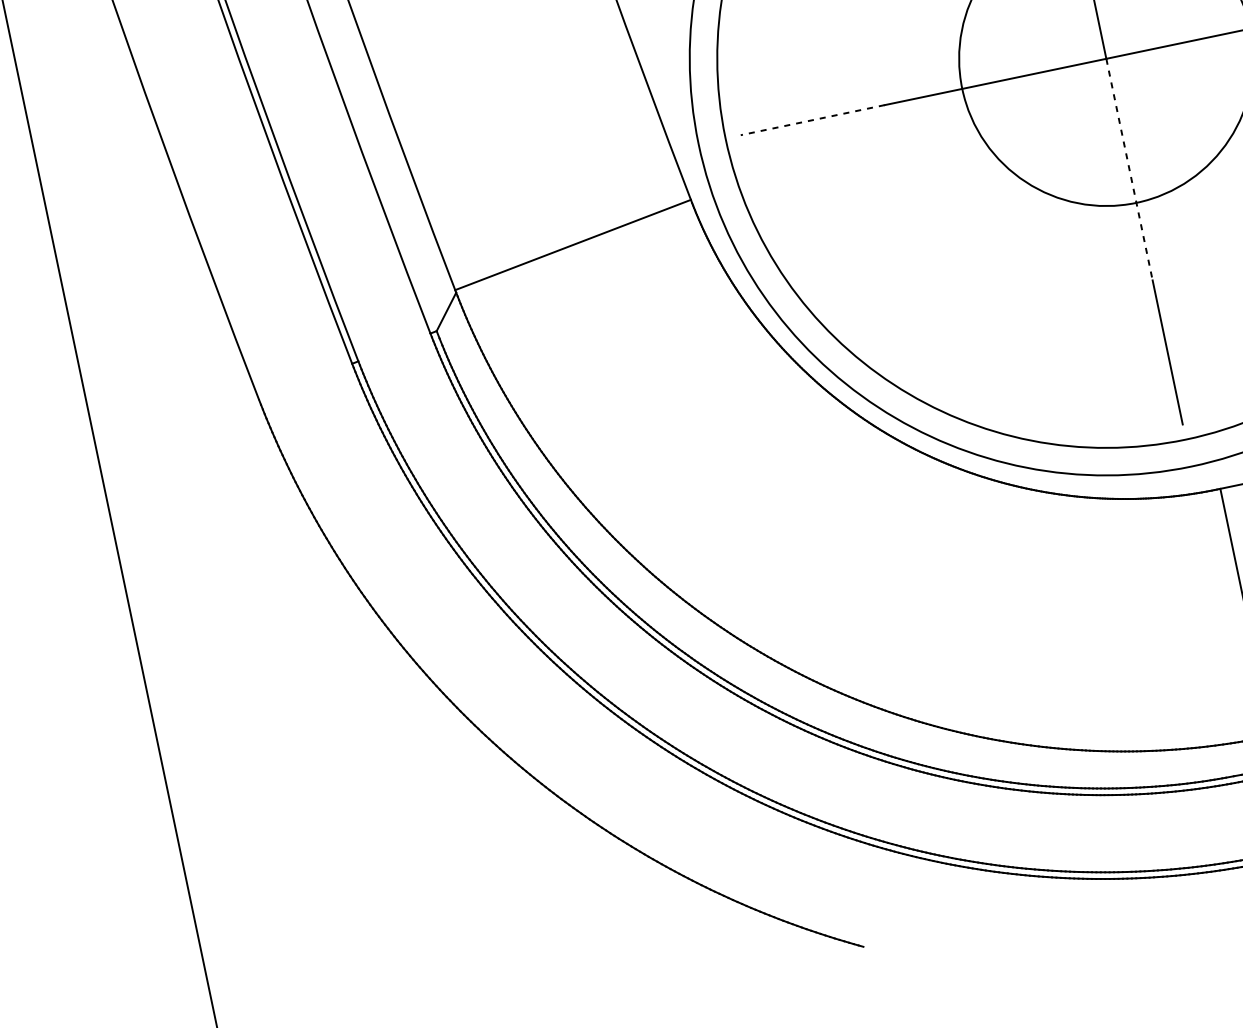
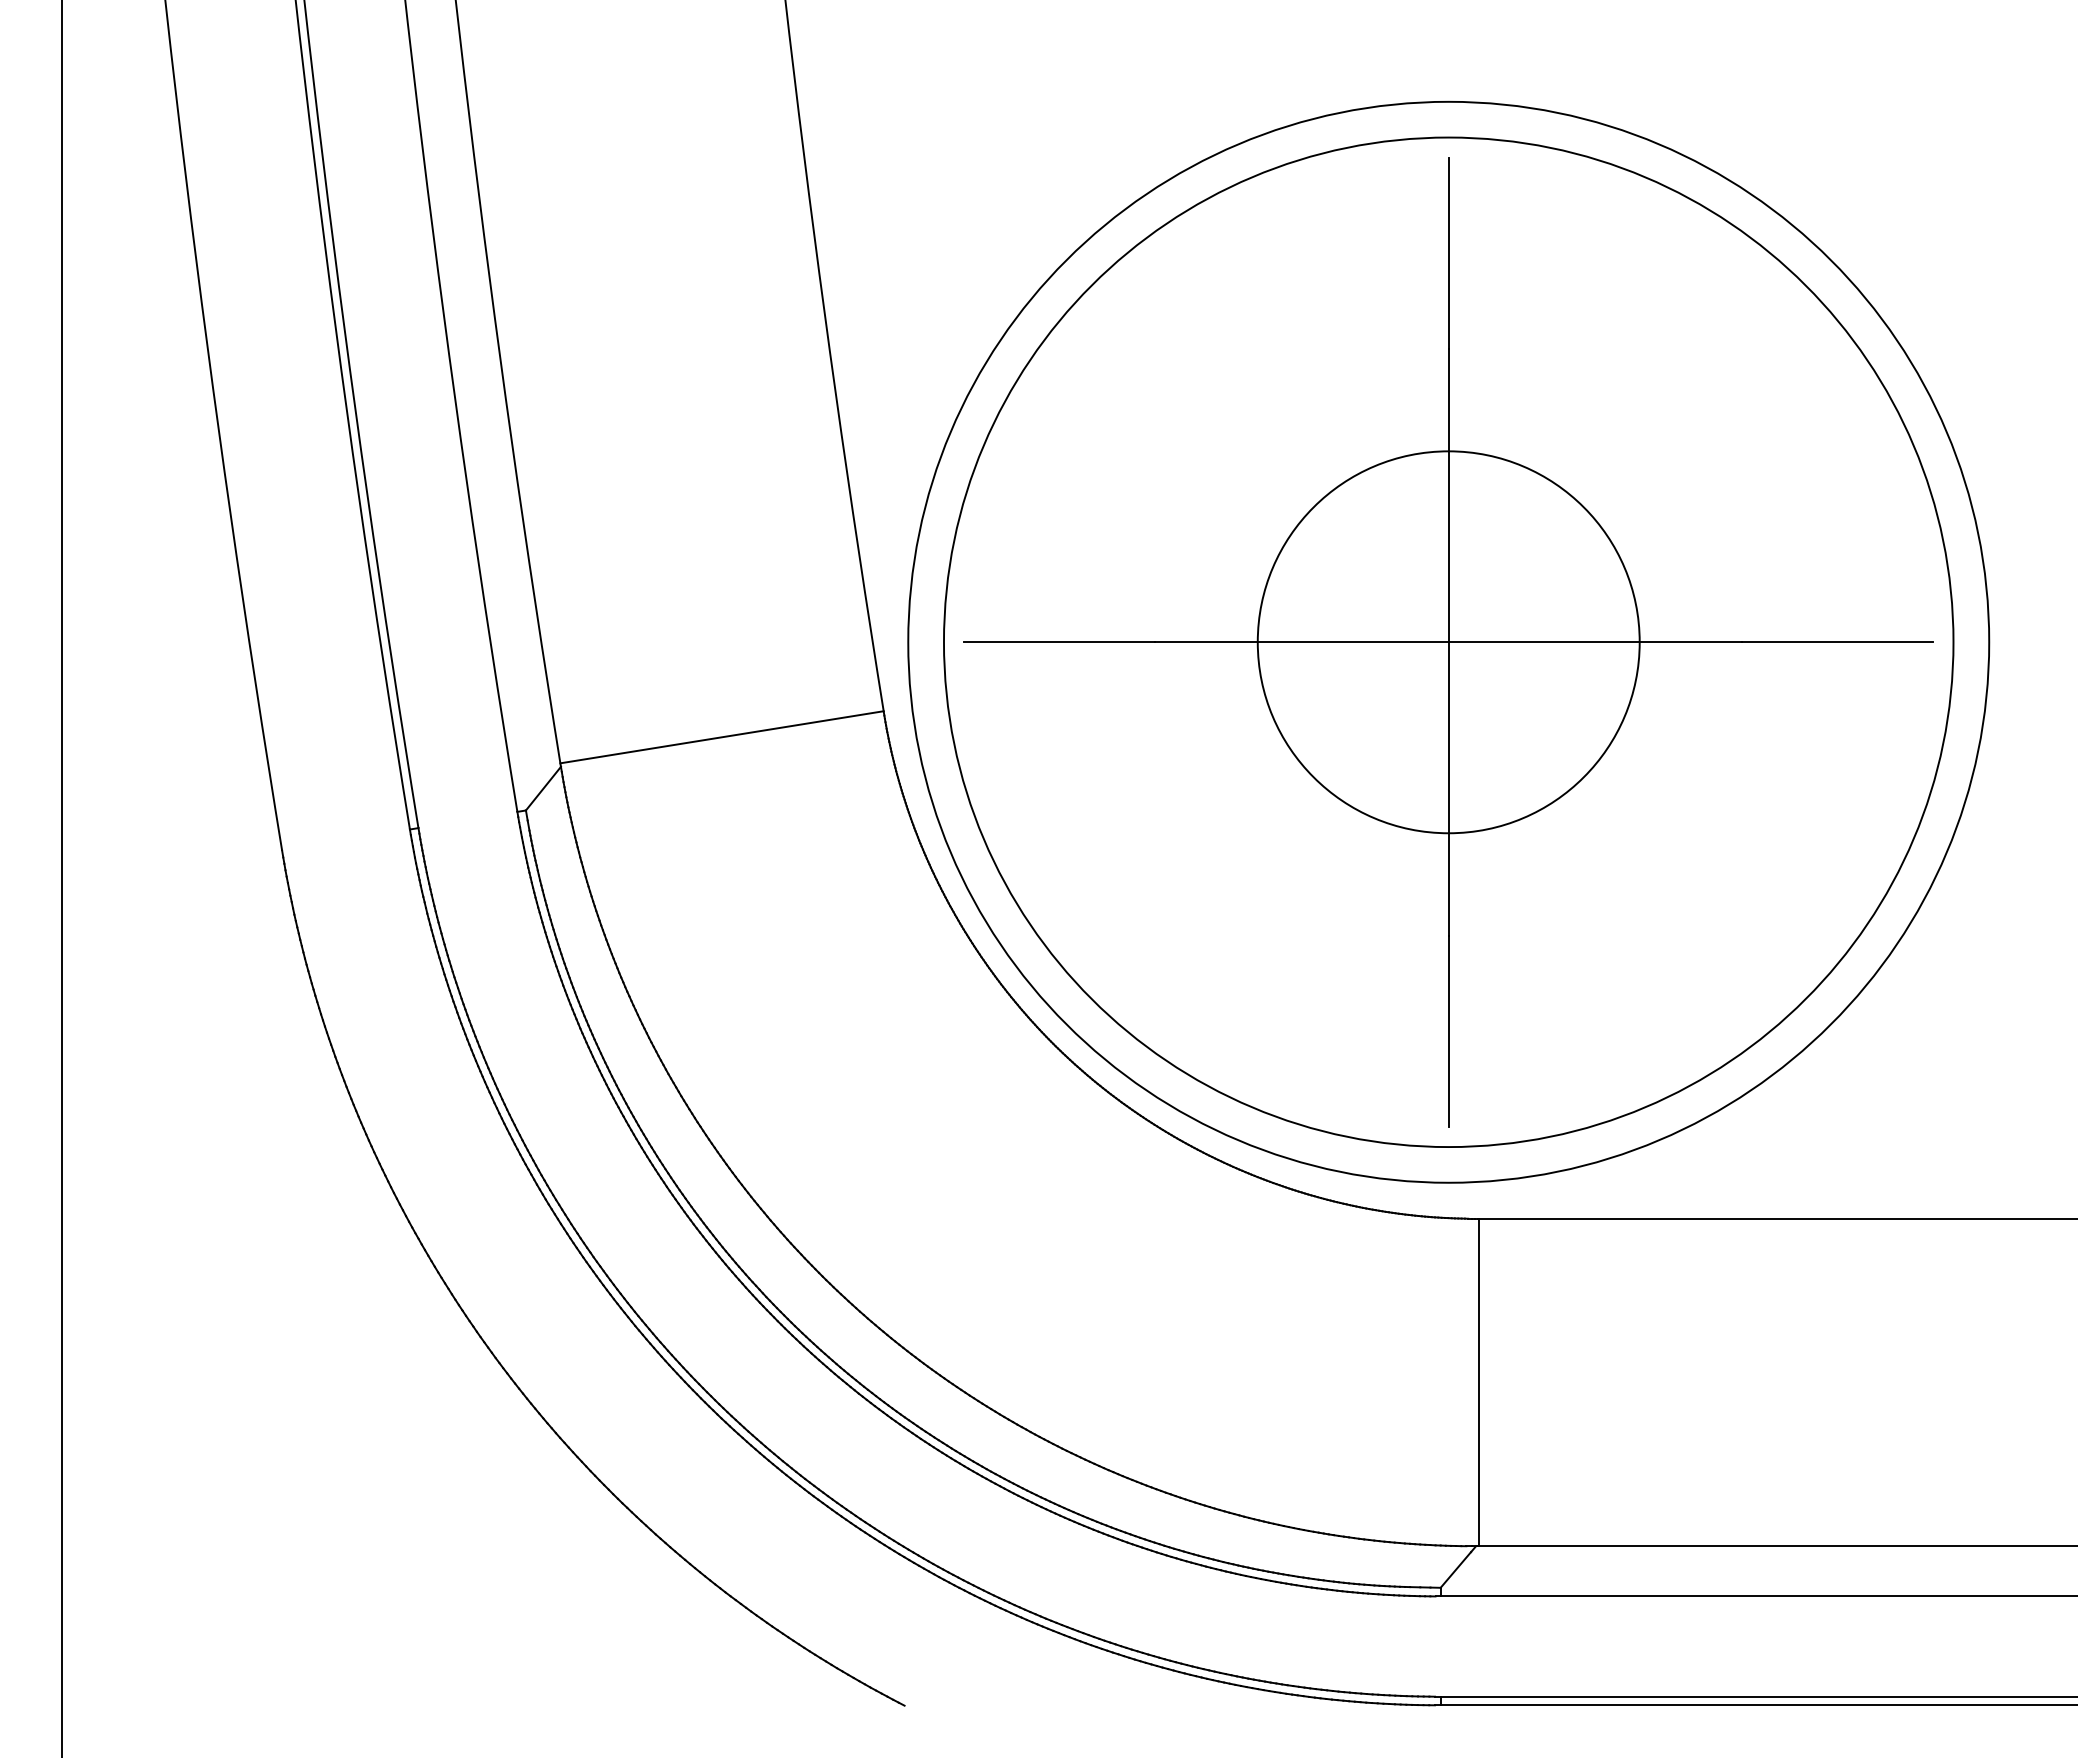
line: (812, 120) -> (1059, 642), dashed -> solid
line: (1129, 169) -> (1448, 789), dashed -> solid

